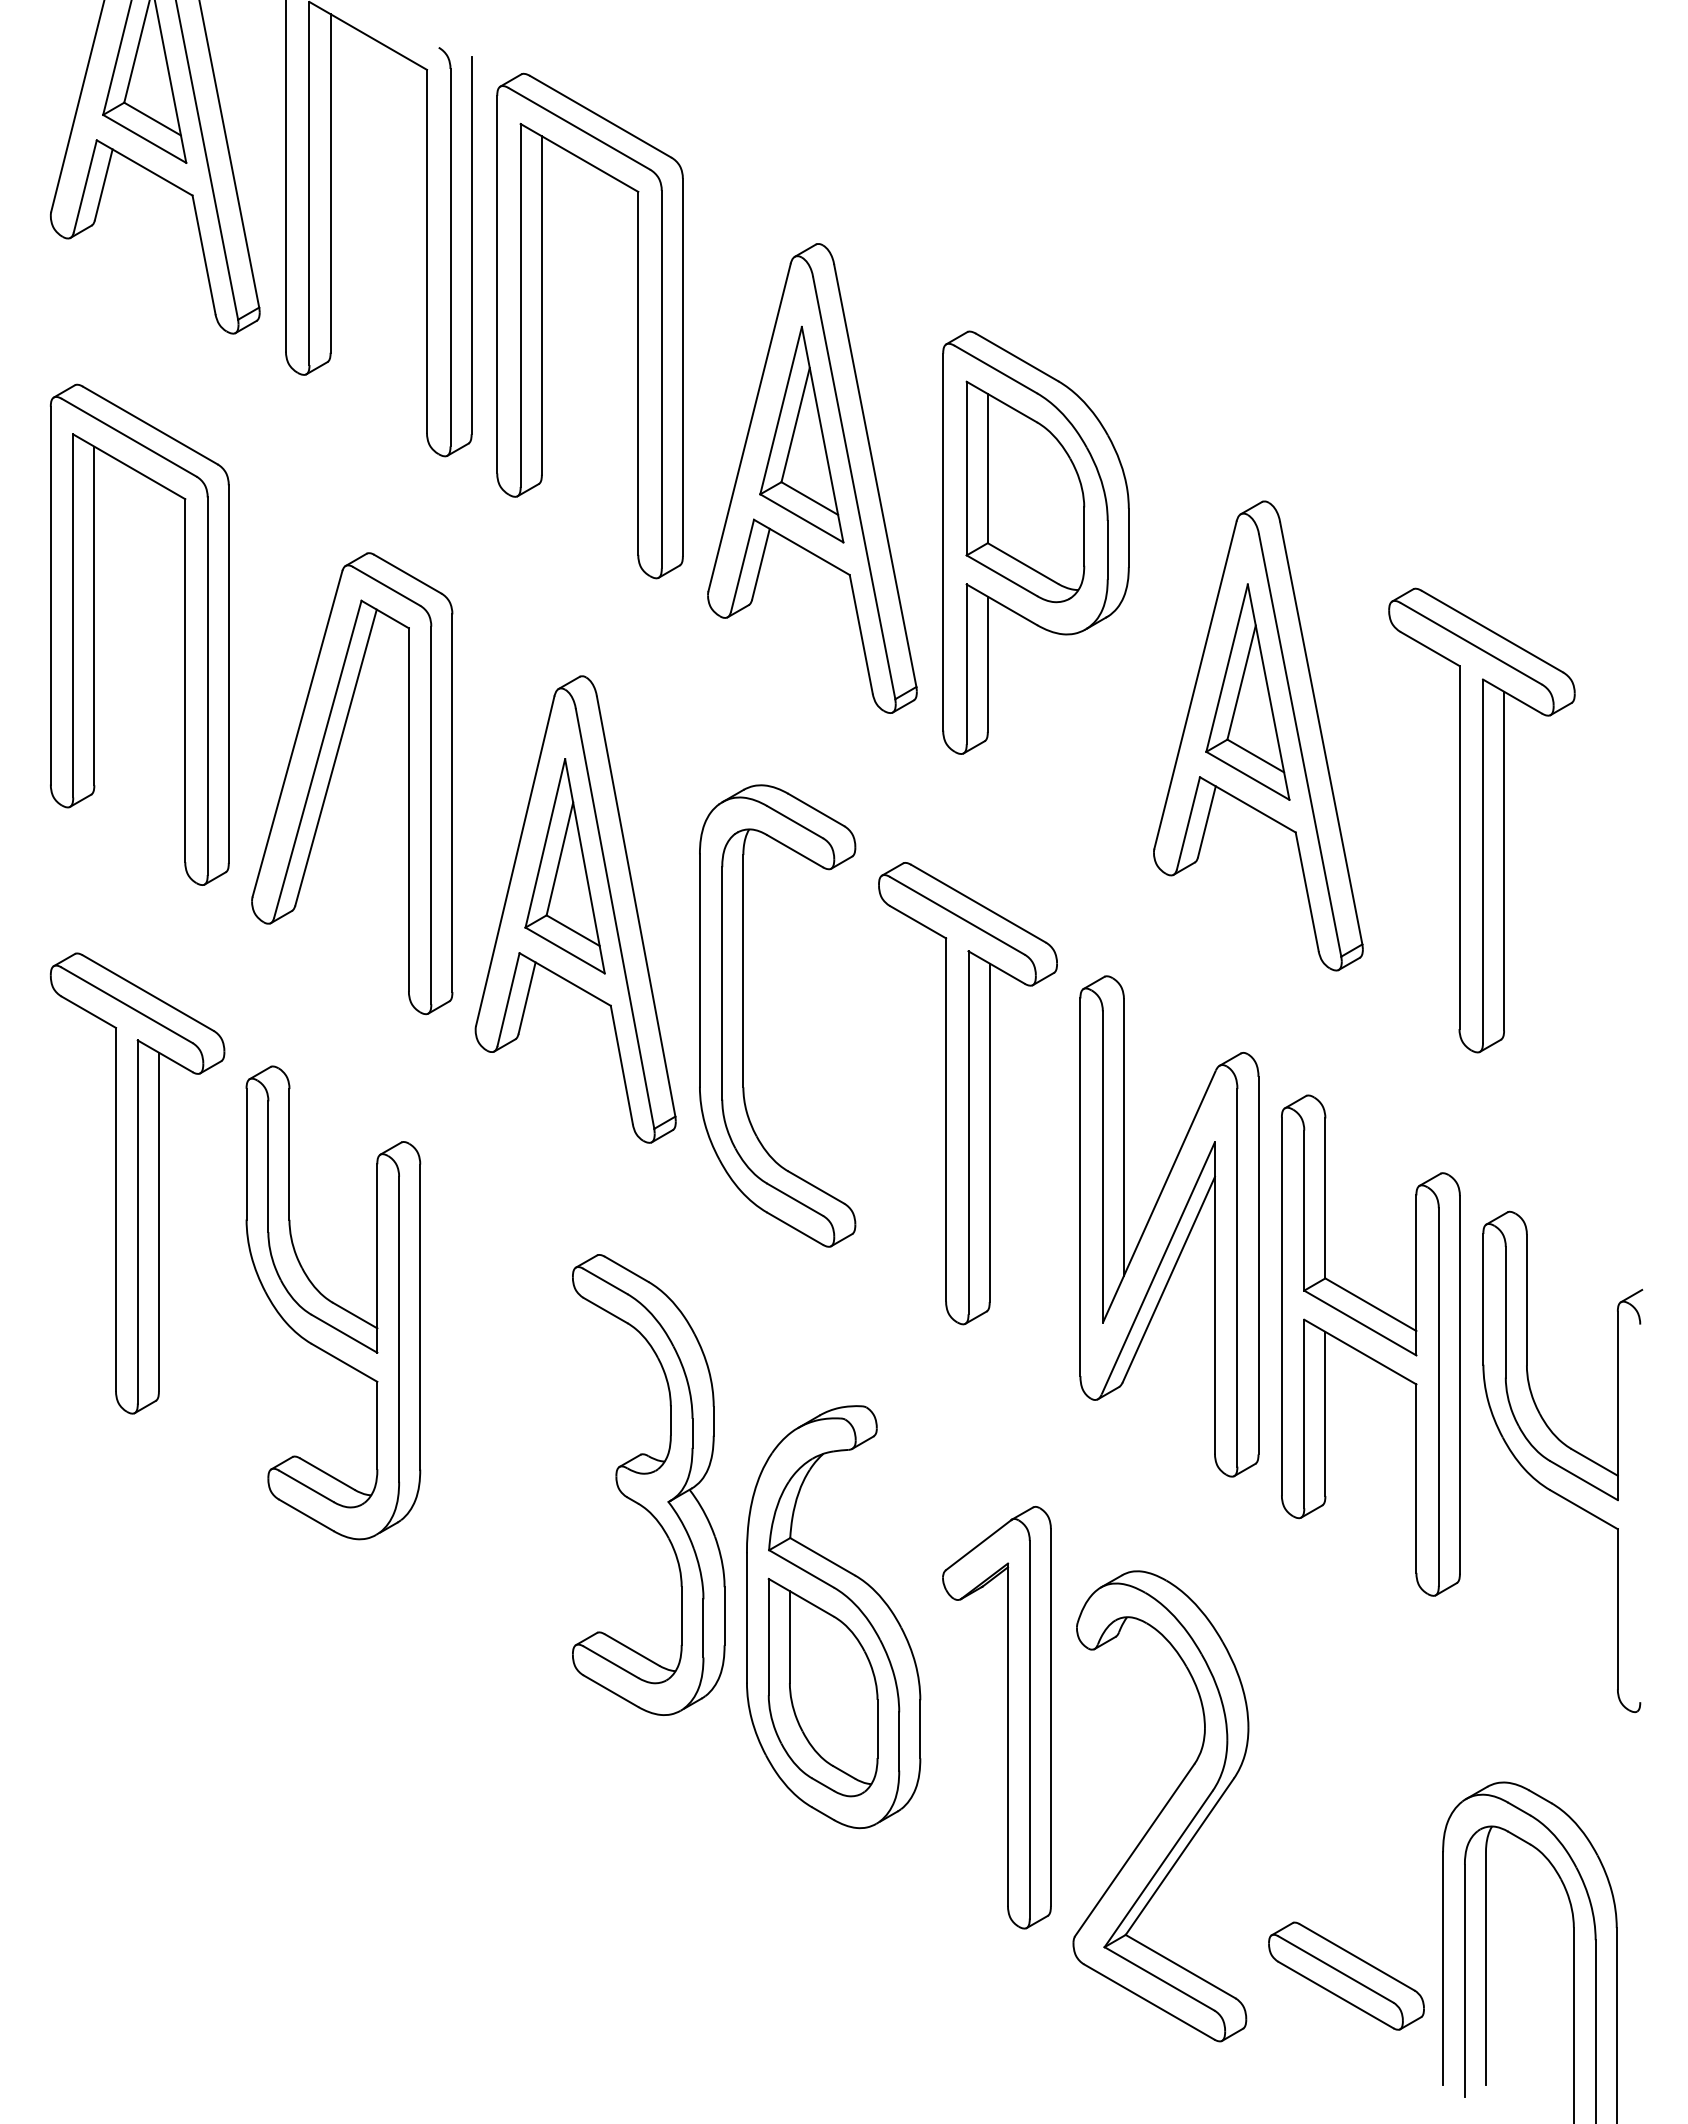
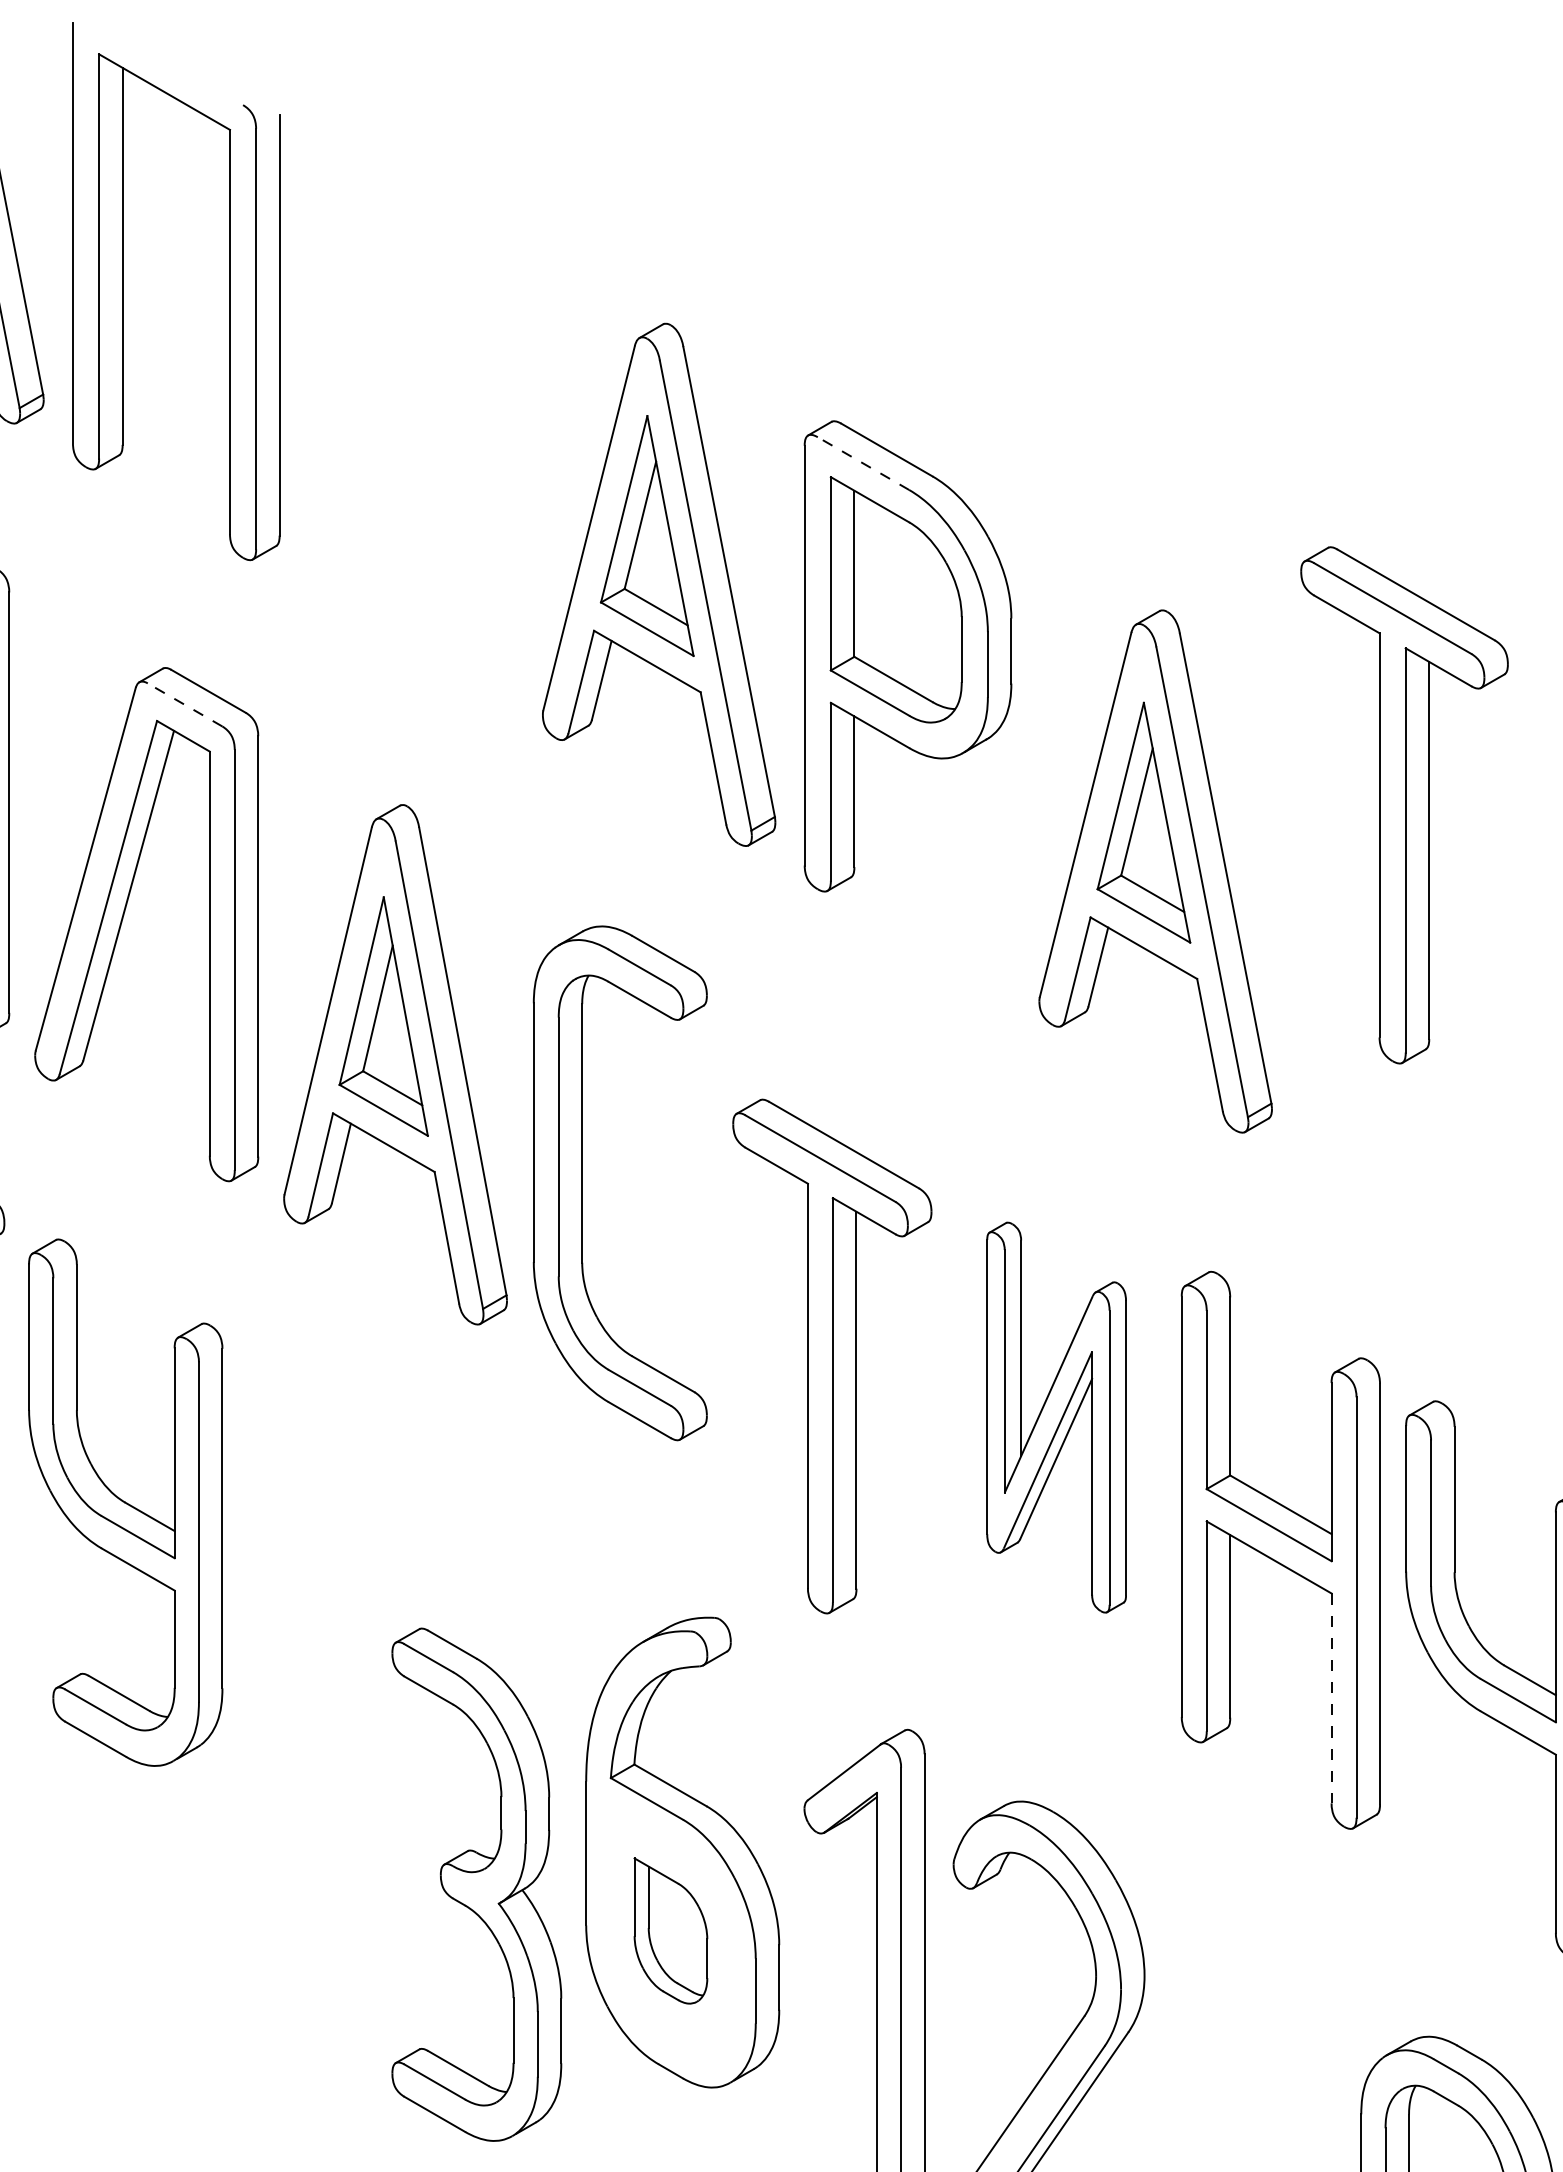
part: (542, 325) -> (358, 414), removed
line: (995, 369) -> (862, 463), solid -> dashed
line: (386, 586) -> (184, 705), solid -> dashed
part: (1481, 820) -> (1404, 805), moved
part: (967, 1093) -> (831, 1356), moved
part: (1169, 1226) -> (1056, 1417), size x0.7
line: (1416, 1479) -> (1331, 1699), solid -> dashed
part: (648, 1484) -> (476, 1884), moved
part: (822, 1687) -> (670, 1930), size x0.6

